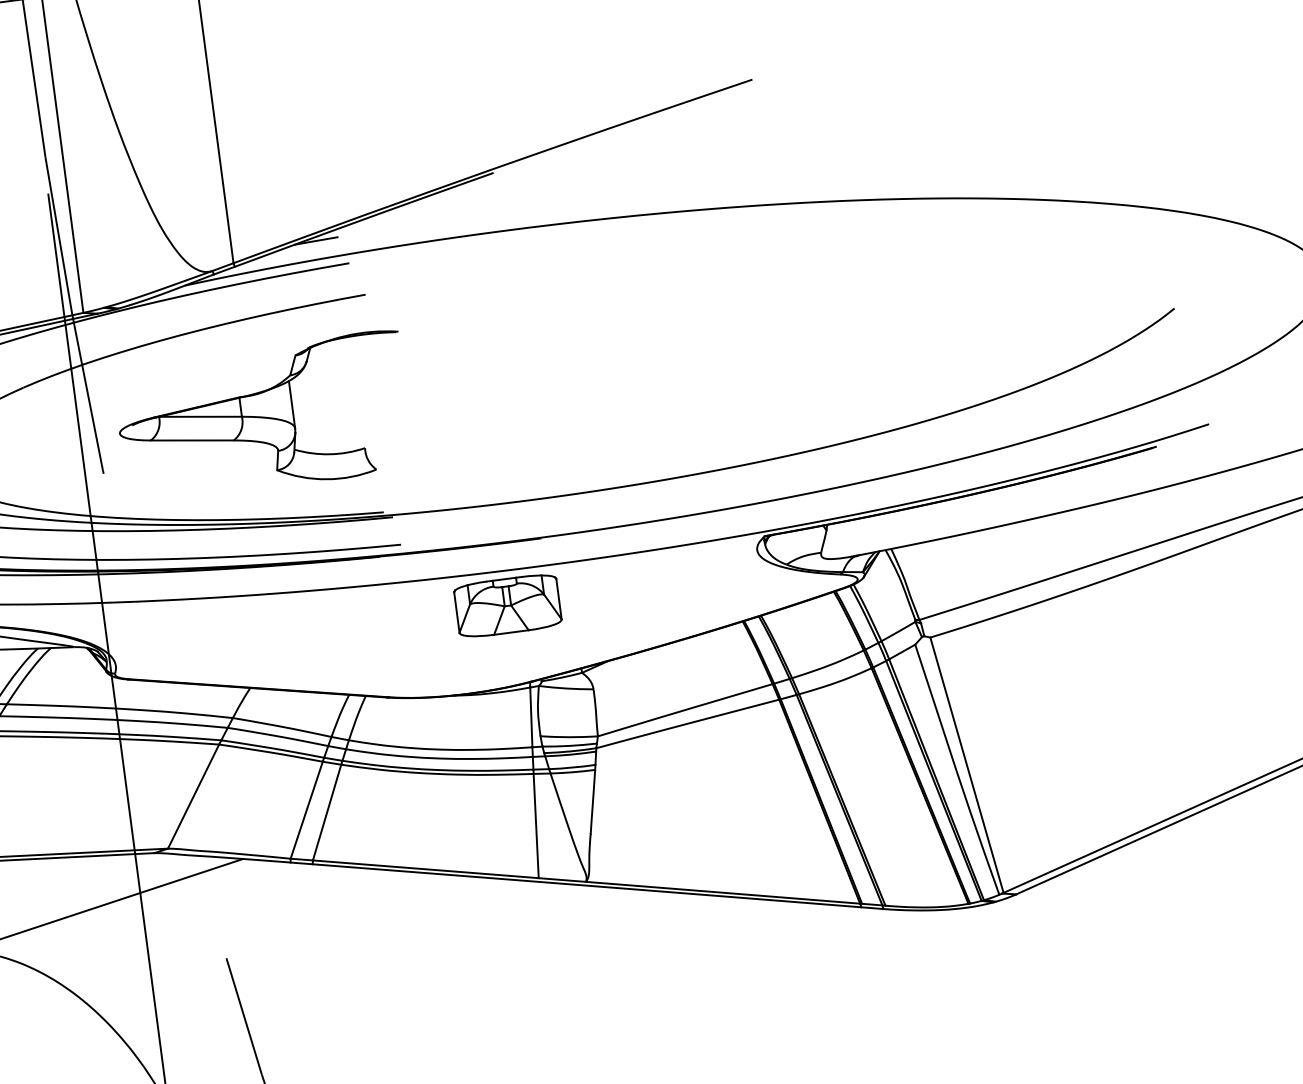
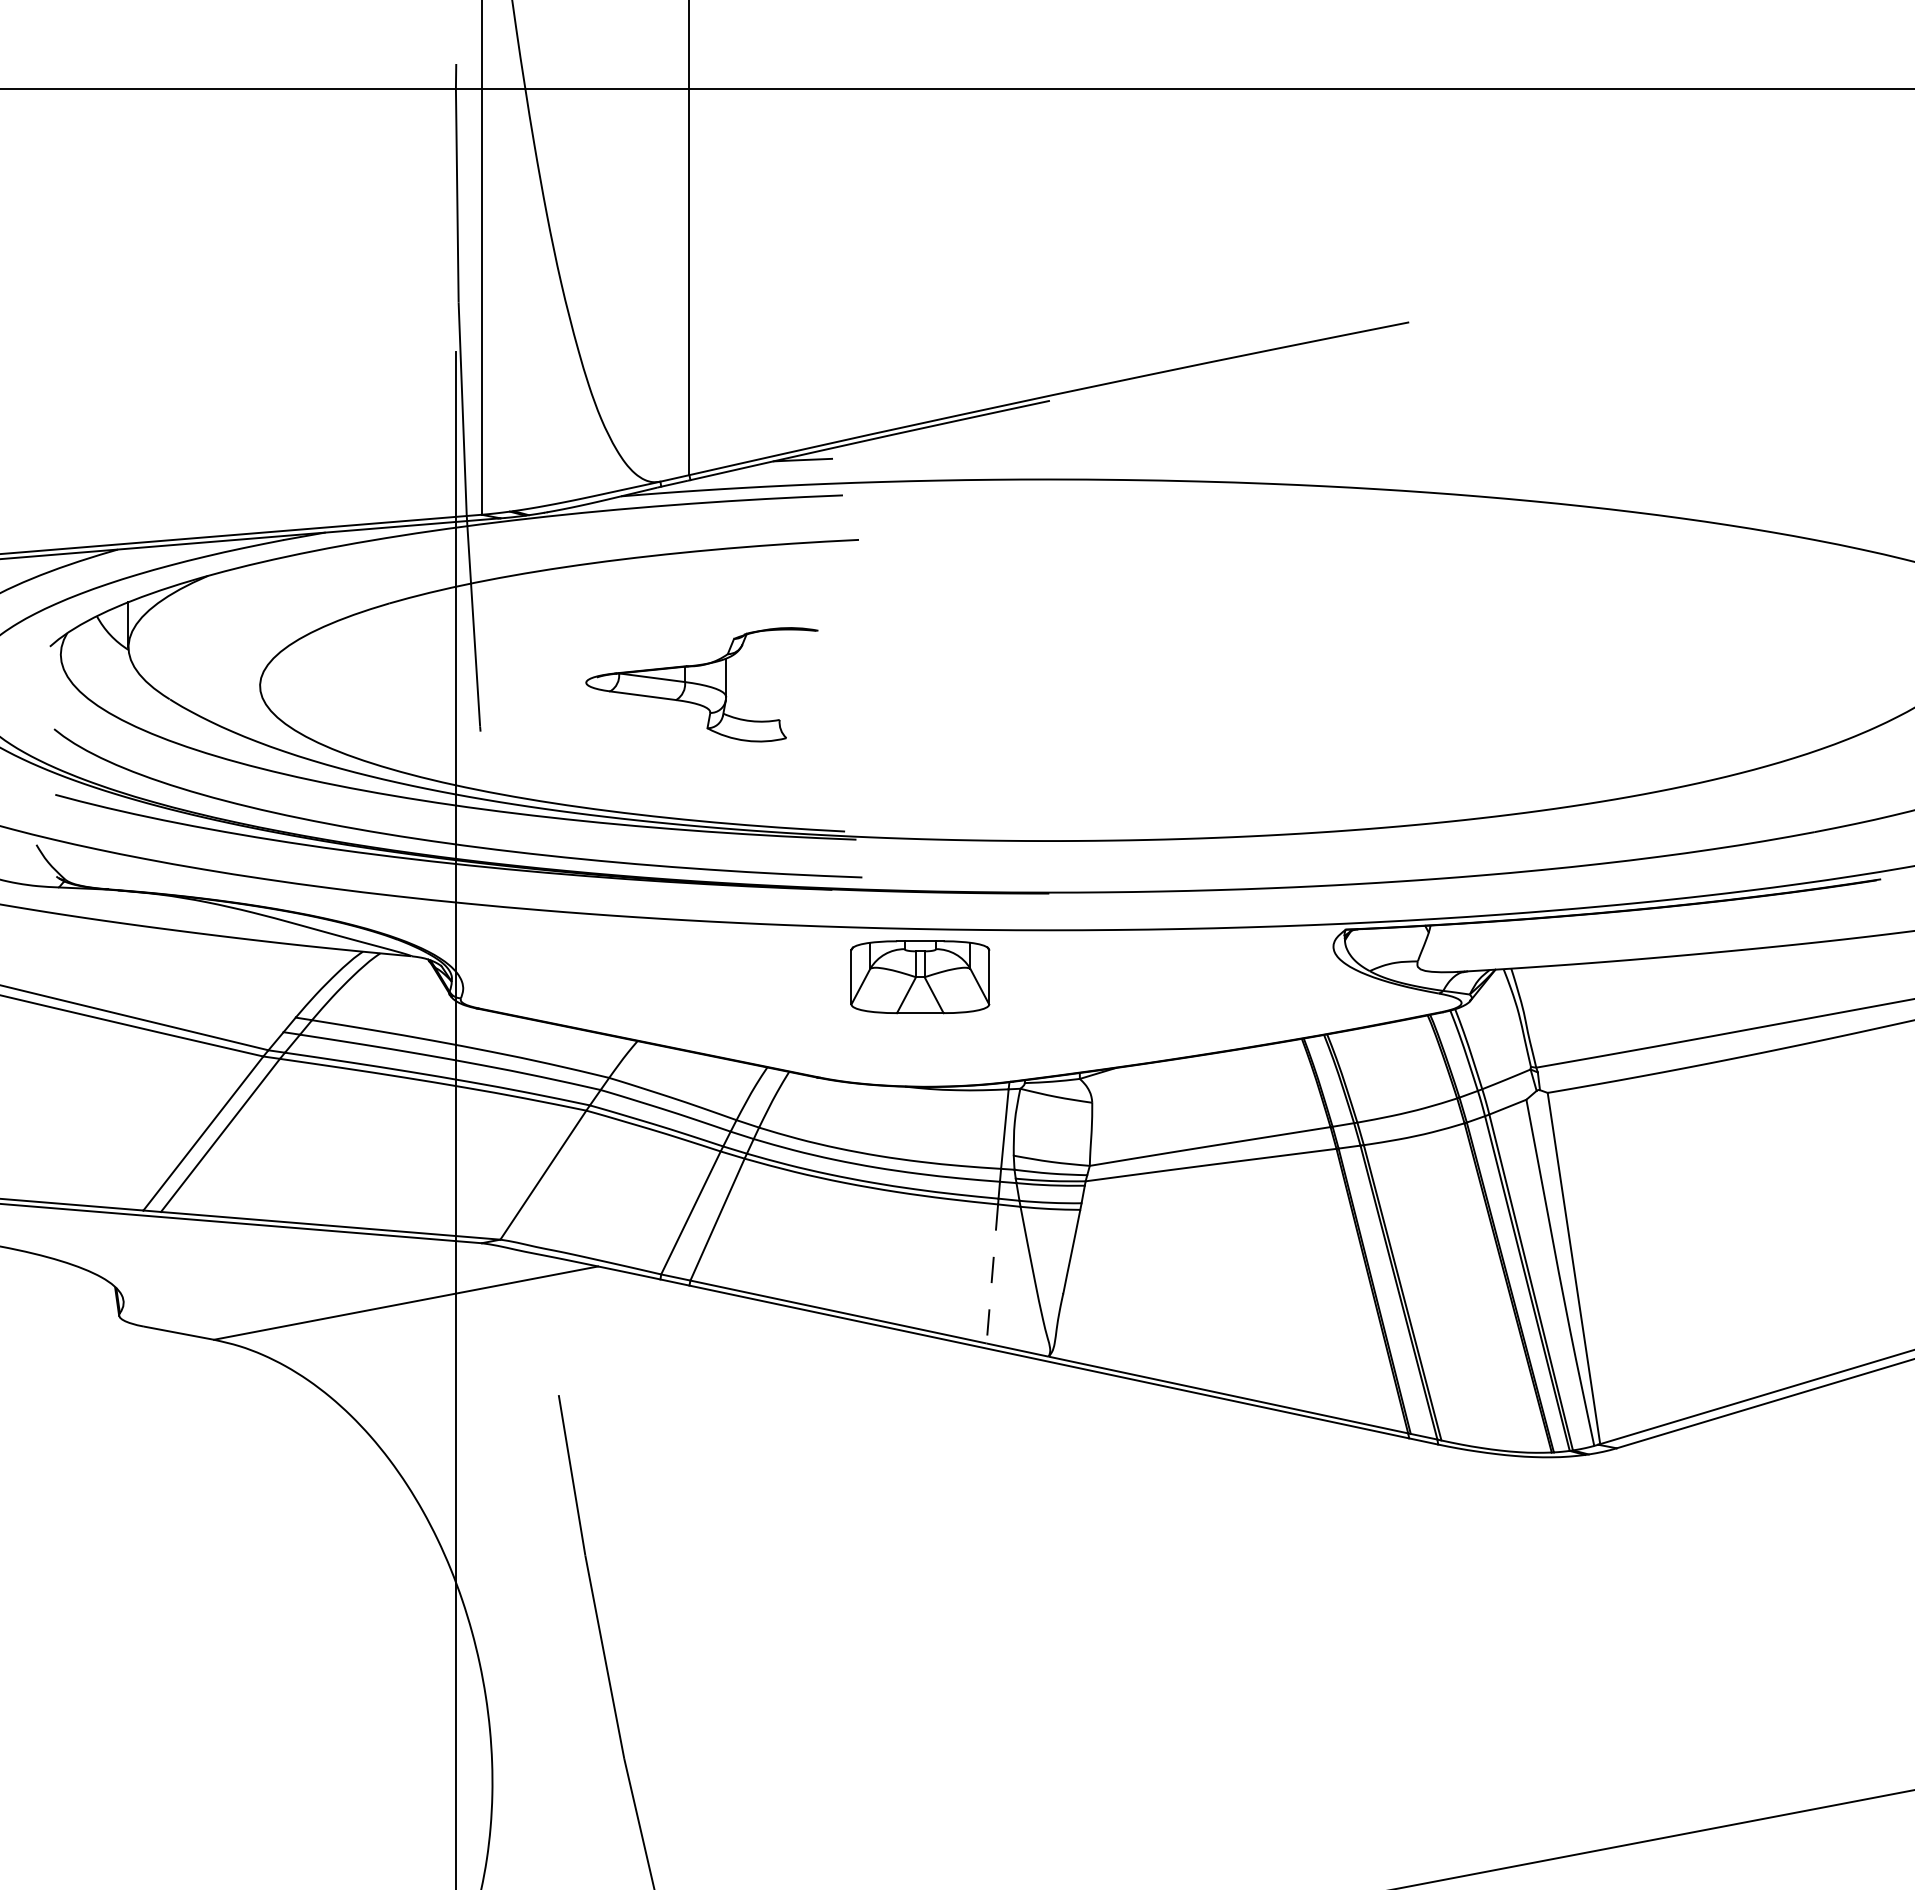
part: (262, 417) -> (701, 684), size x0.6
part: (508, 606) -> (920, 977), moved
line: (536, 825) -> (992, 1273), solid -> dashed

